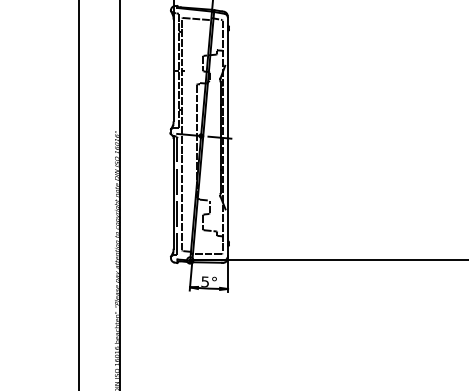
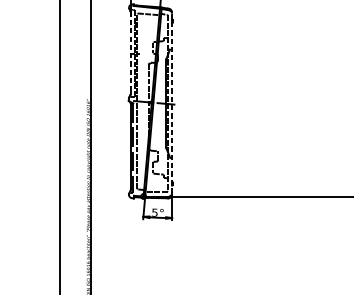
line: (173, 70) -> (130, 53), solid -> dashed
line: (228, 136) -> (172, 102), solid -> dashed

